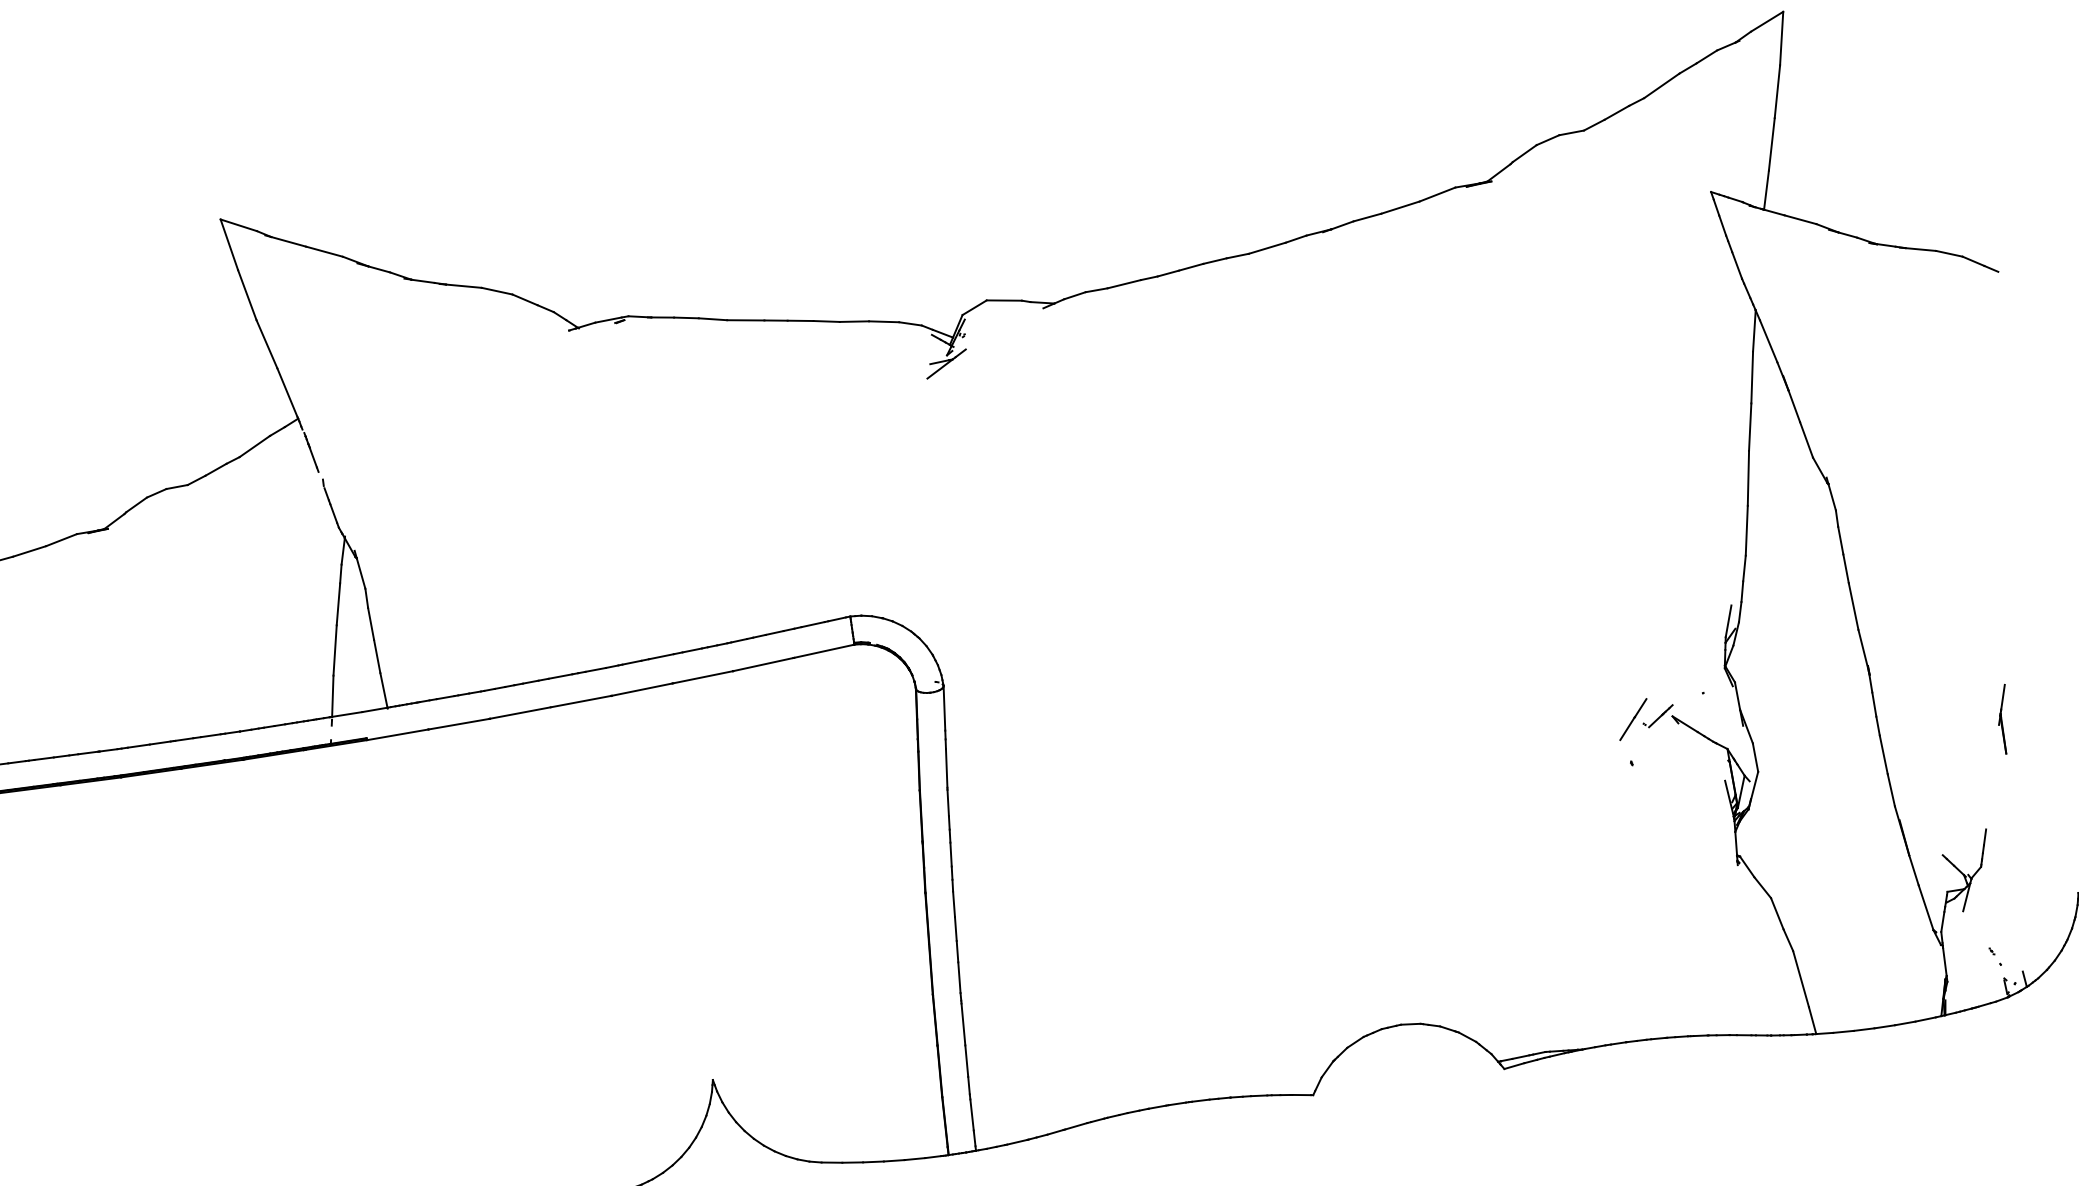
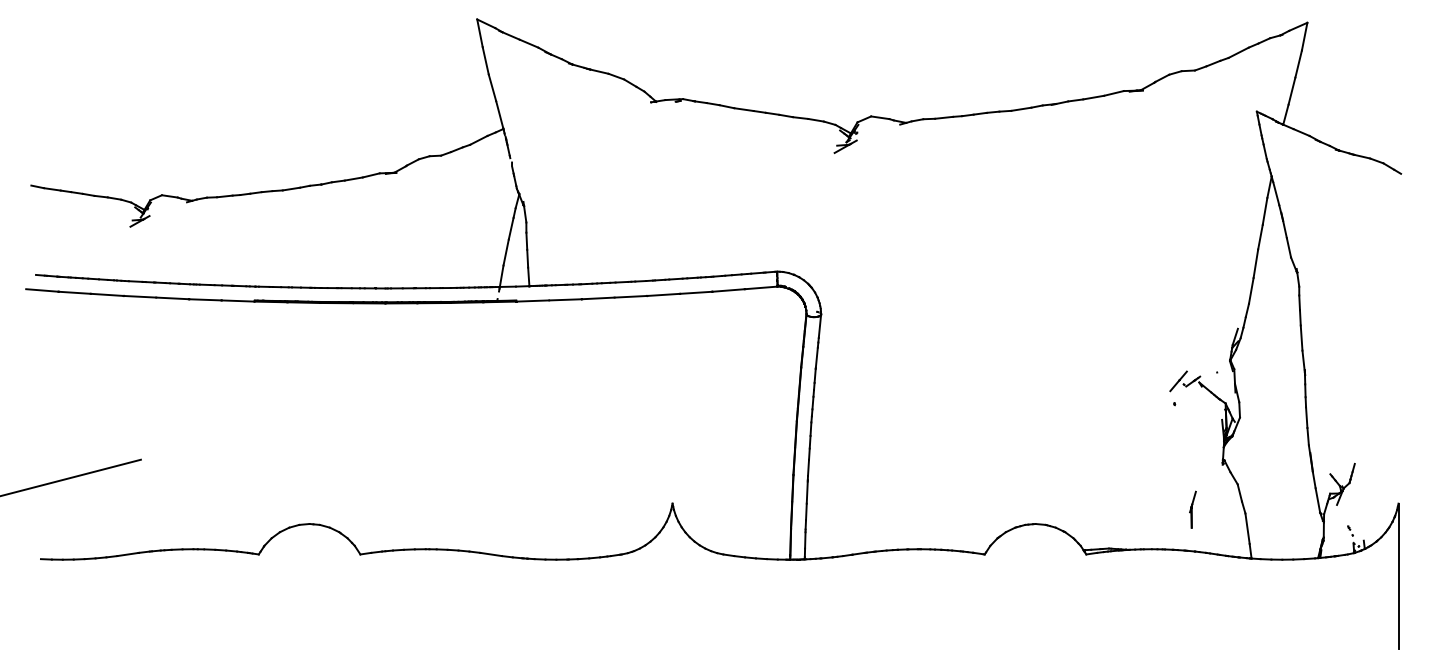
part: (2002, 719) -> (1192, 509), moved

